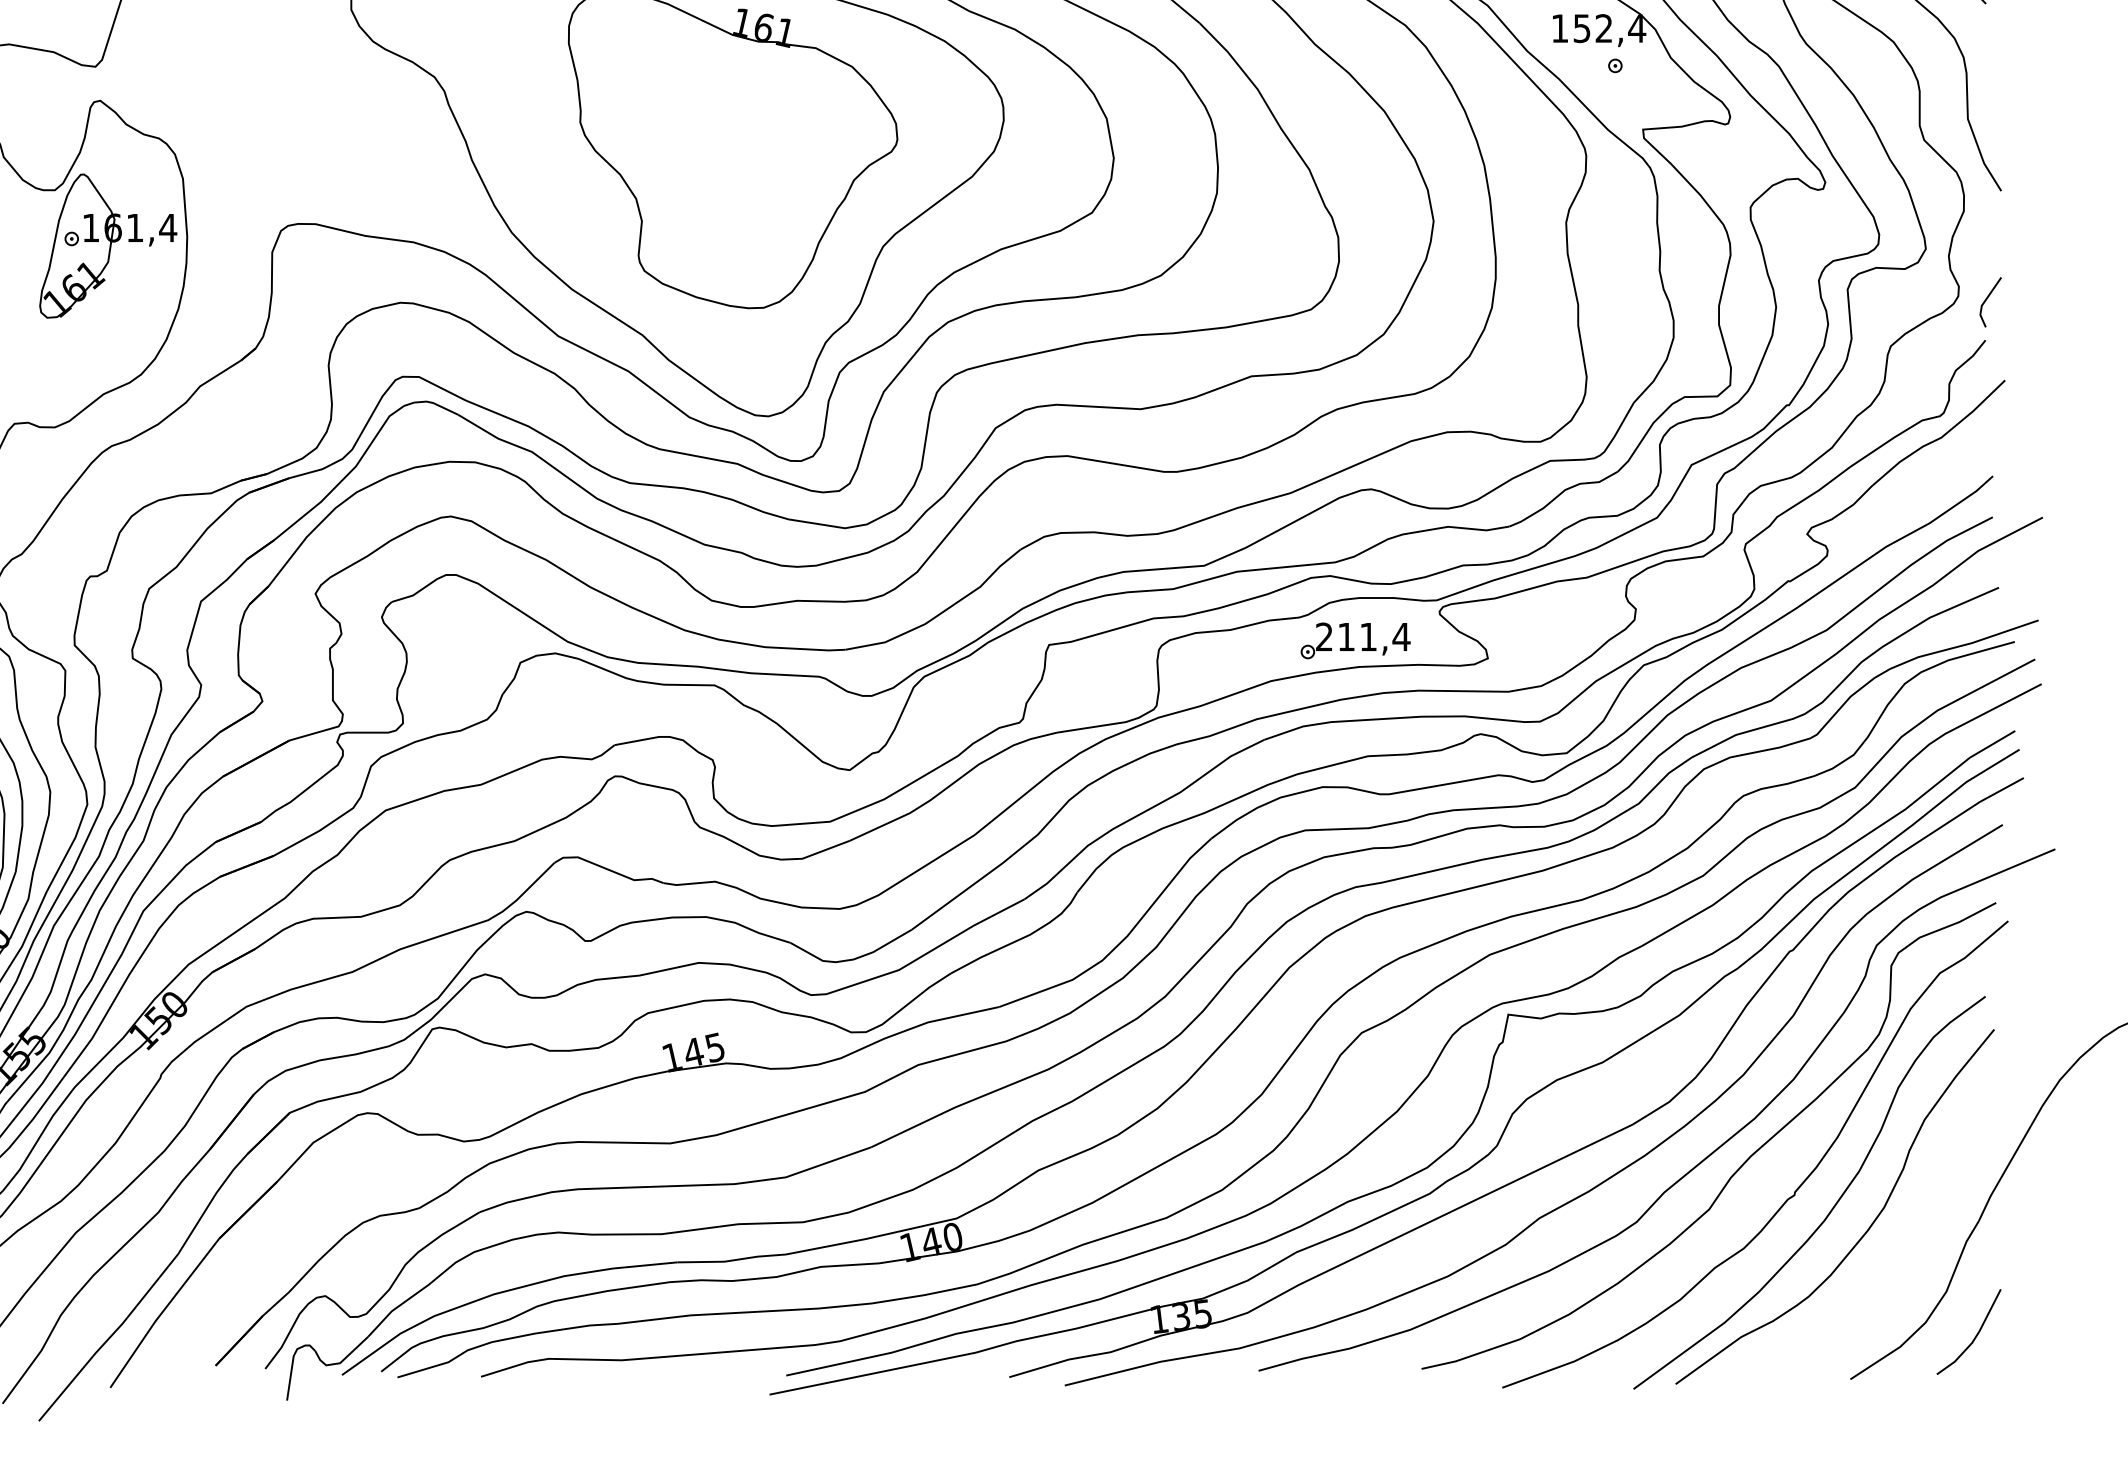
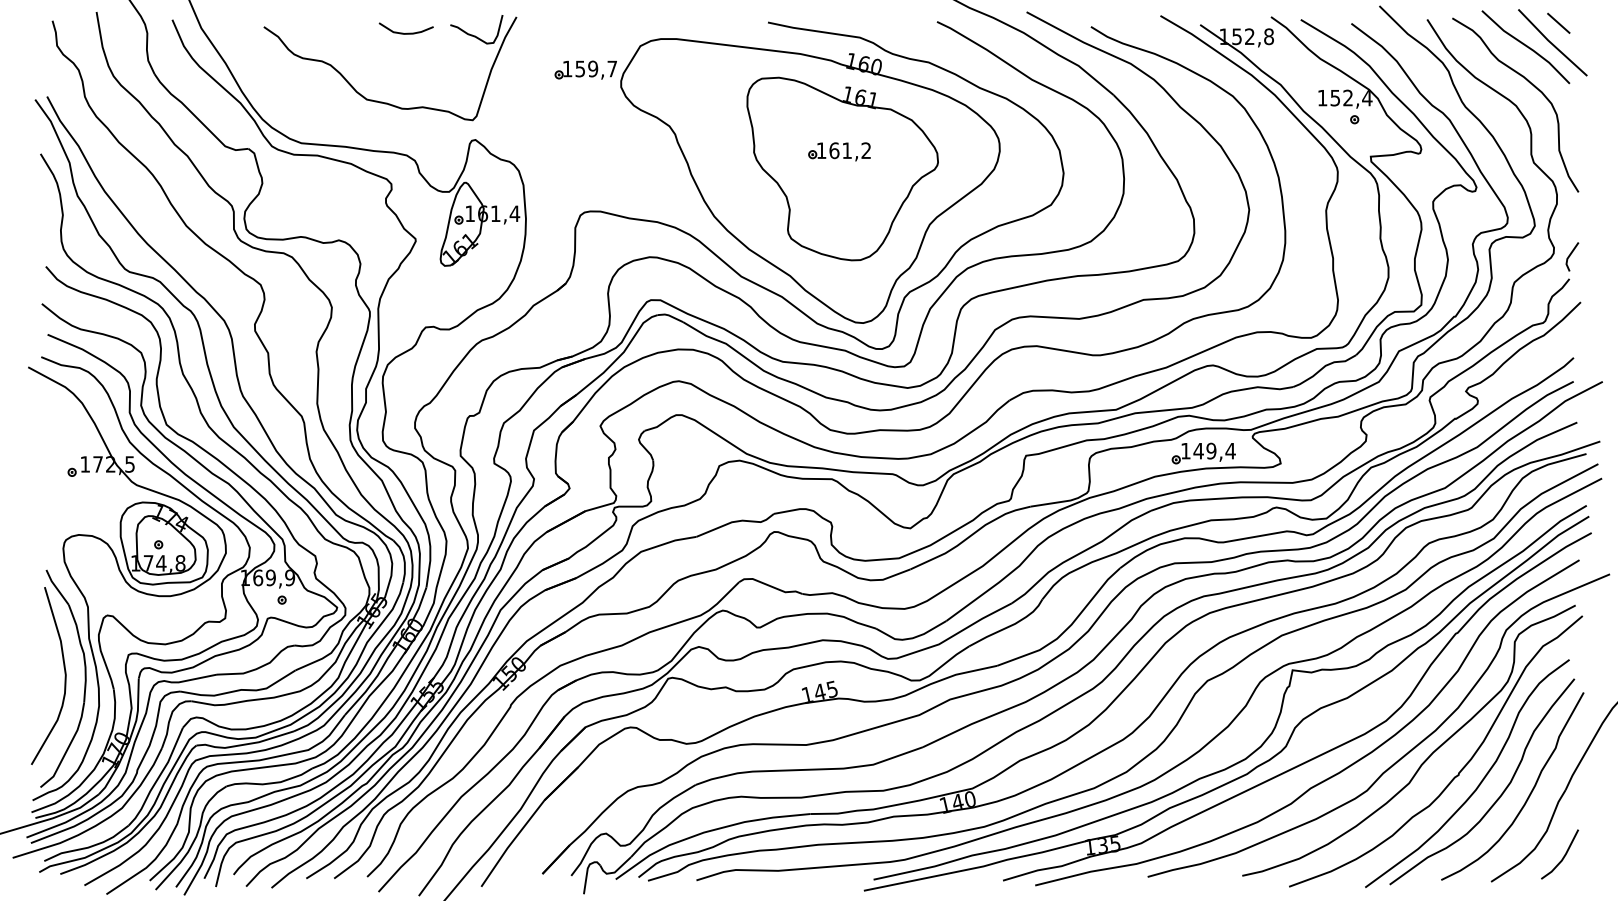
part: (727, 120) -> (839, 151), added
text: (1346, 635) -> (1198, 450), 211,4 -> 149,4
curve: (1914, 1230) -> (1528, 795), added

